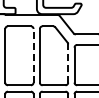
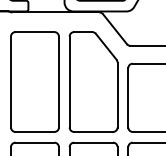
line: (33, 55) -> (58, 81), dashed -> solid
line: (68, 63) -> (118, 95), dashed -> solid

